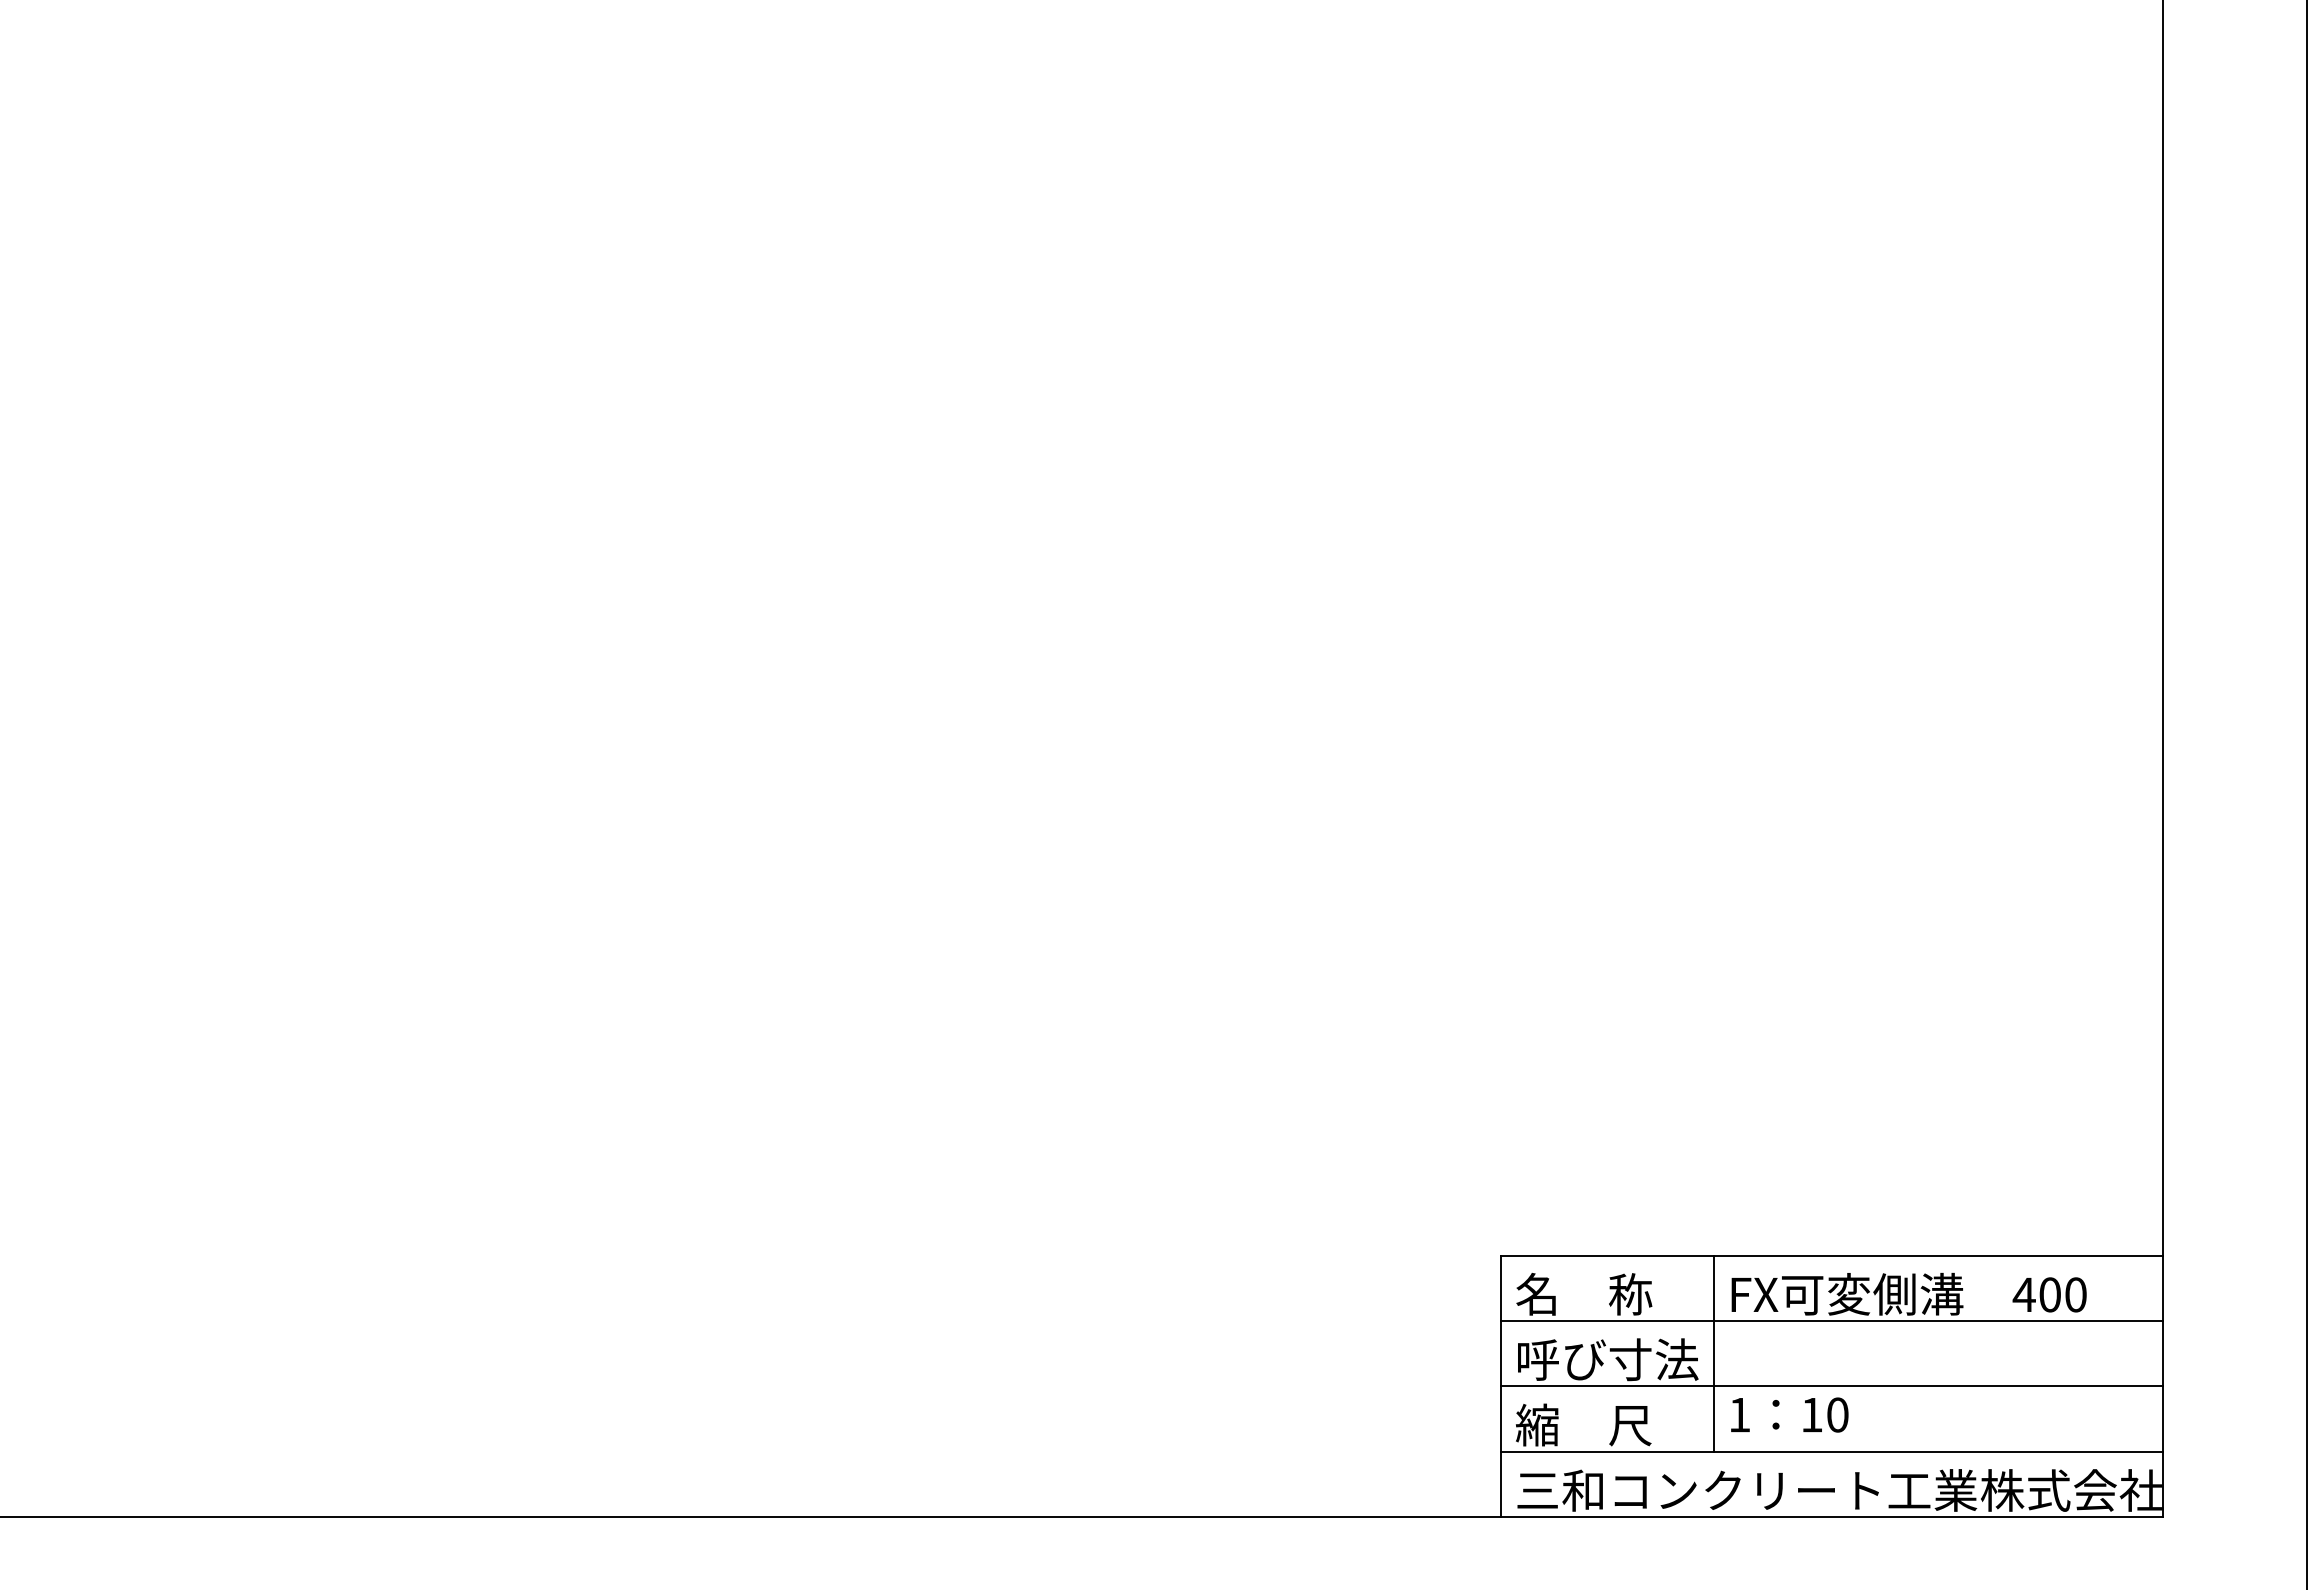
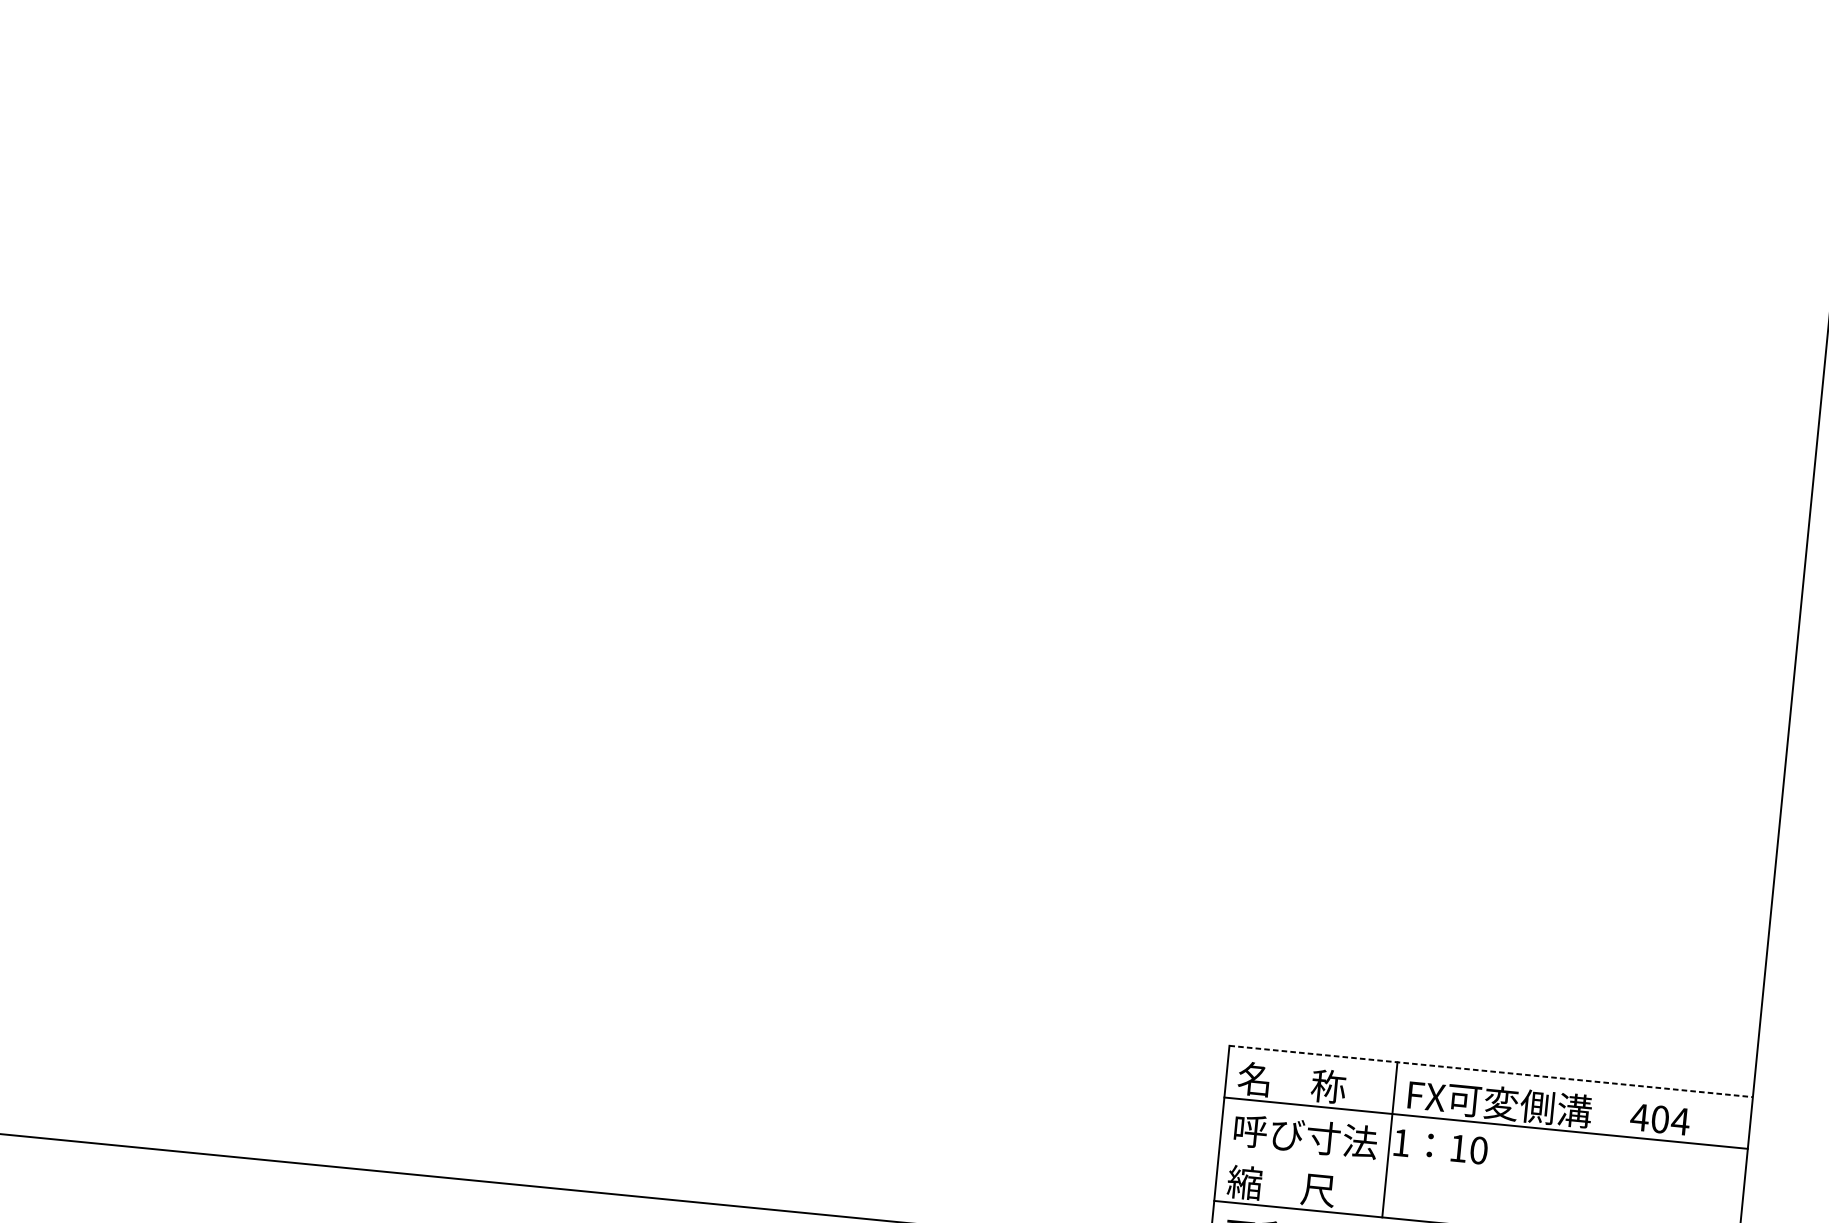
line: (1832, 1255) -> (1491, 1071), solid -> dashed
text: (2075, 1294) -> (1680, 1121), 400 -> 404
line: (1832, 1386) -> (1481, 1175), removed
text: (1789, 1414) -> (1440, 1146), moved

